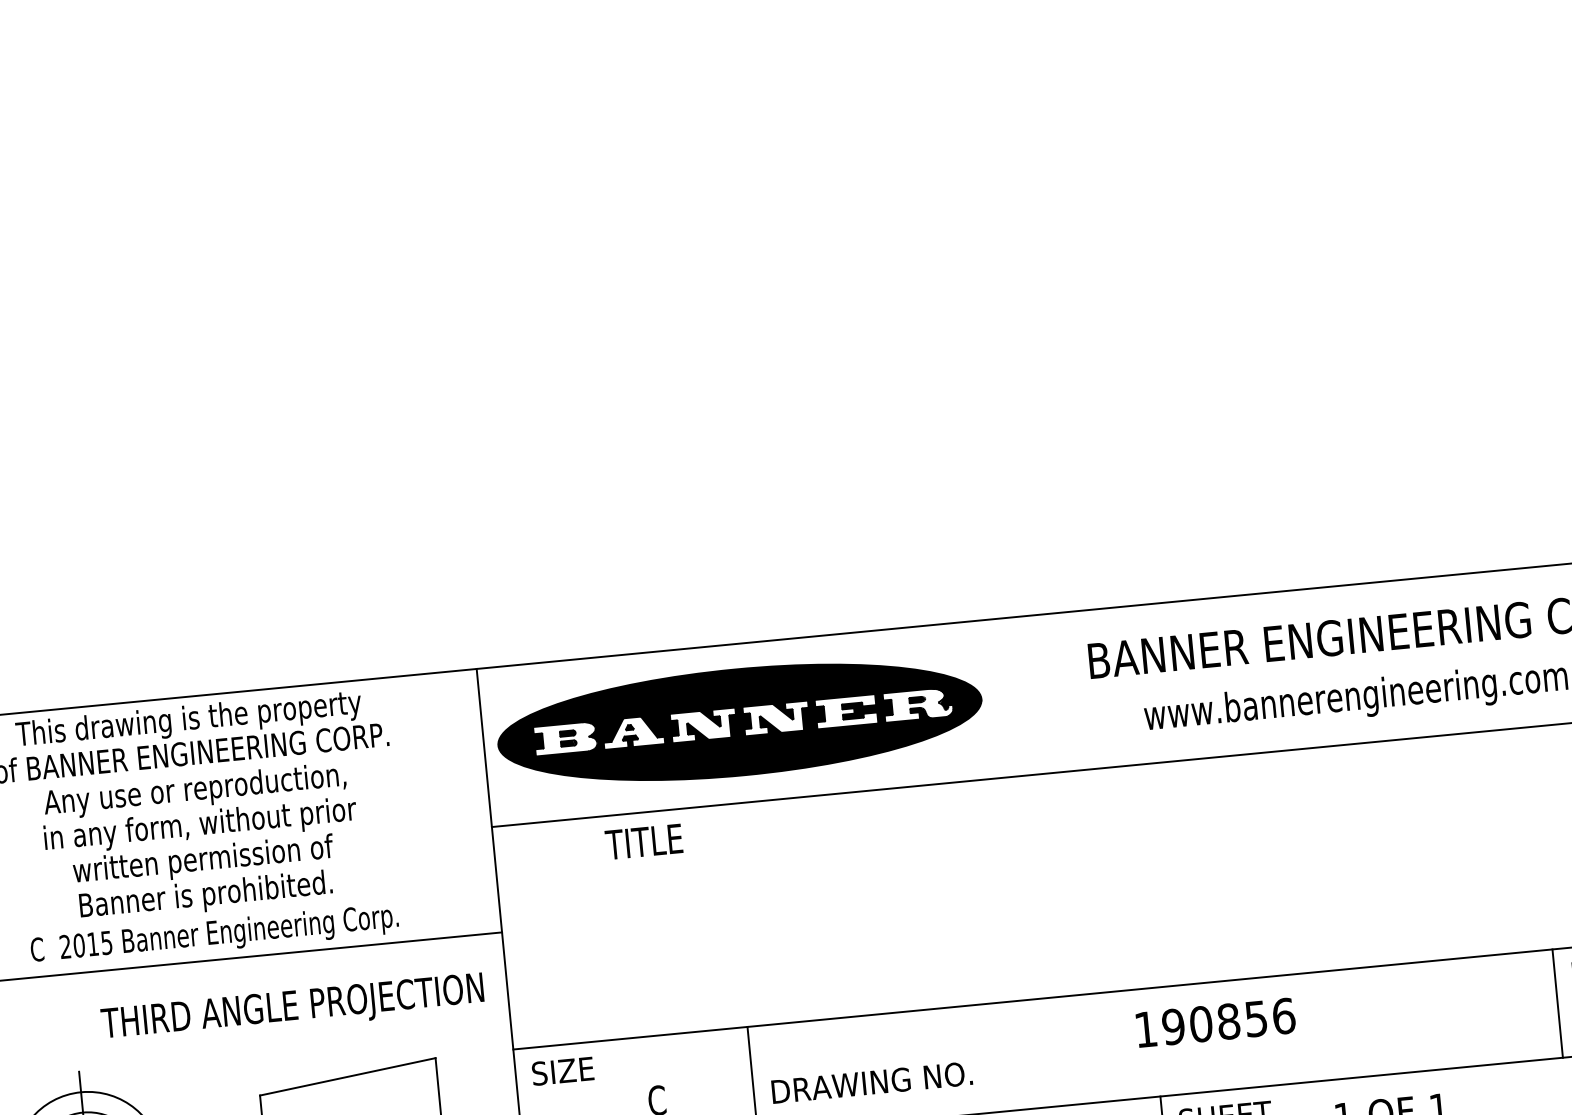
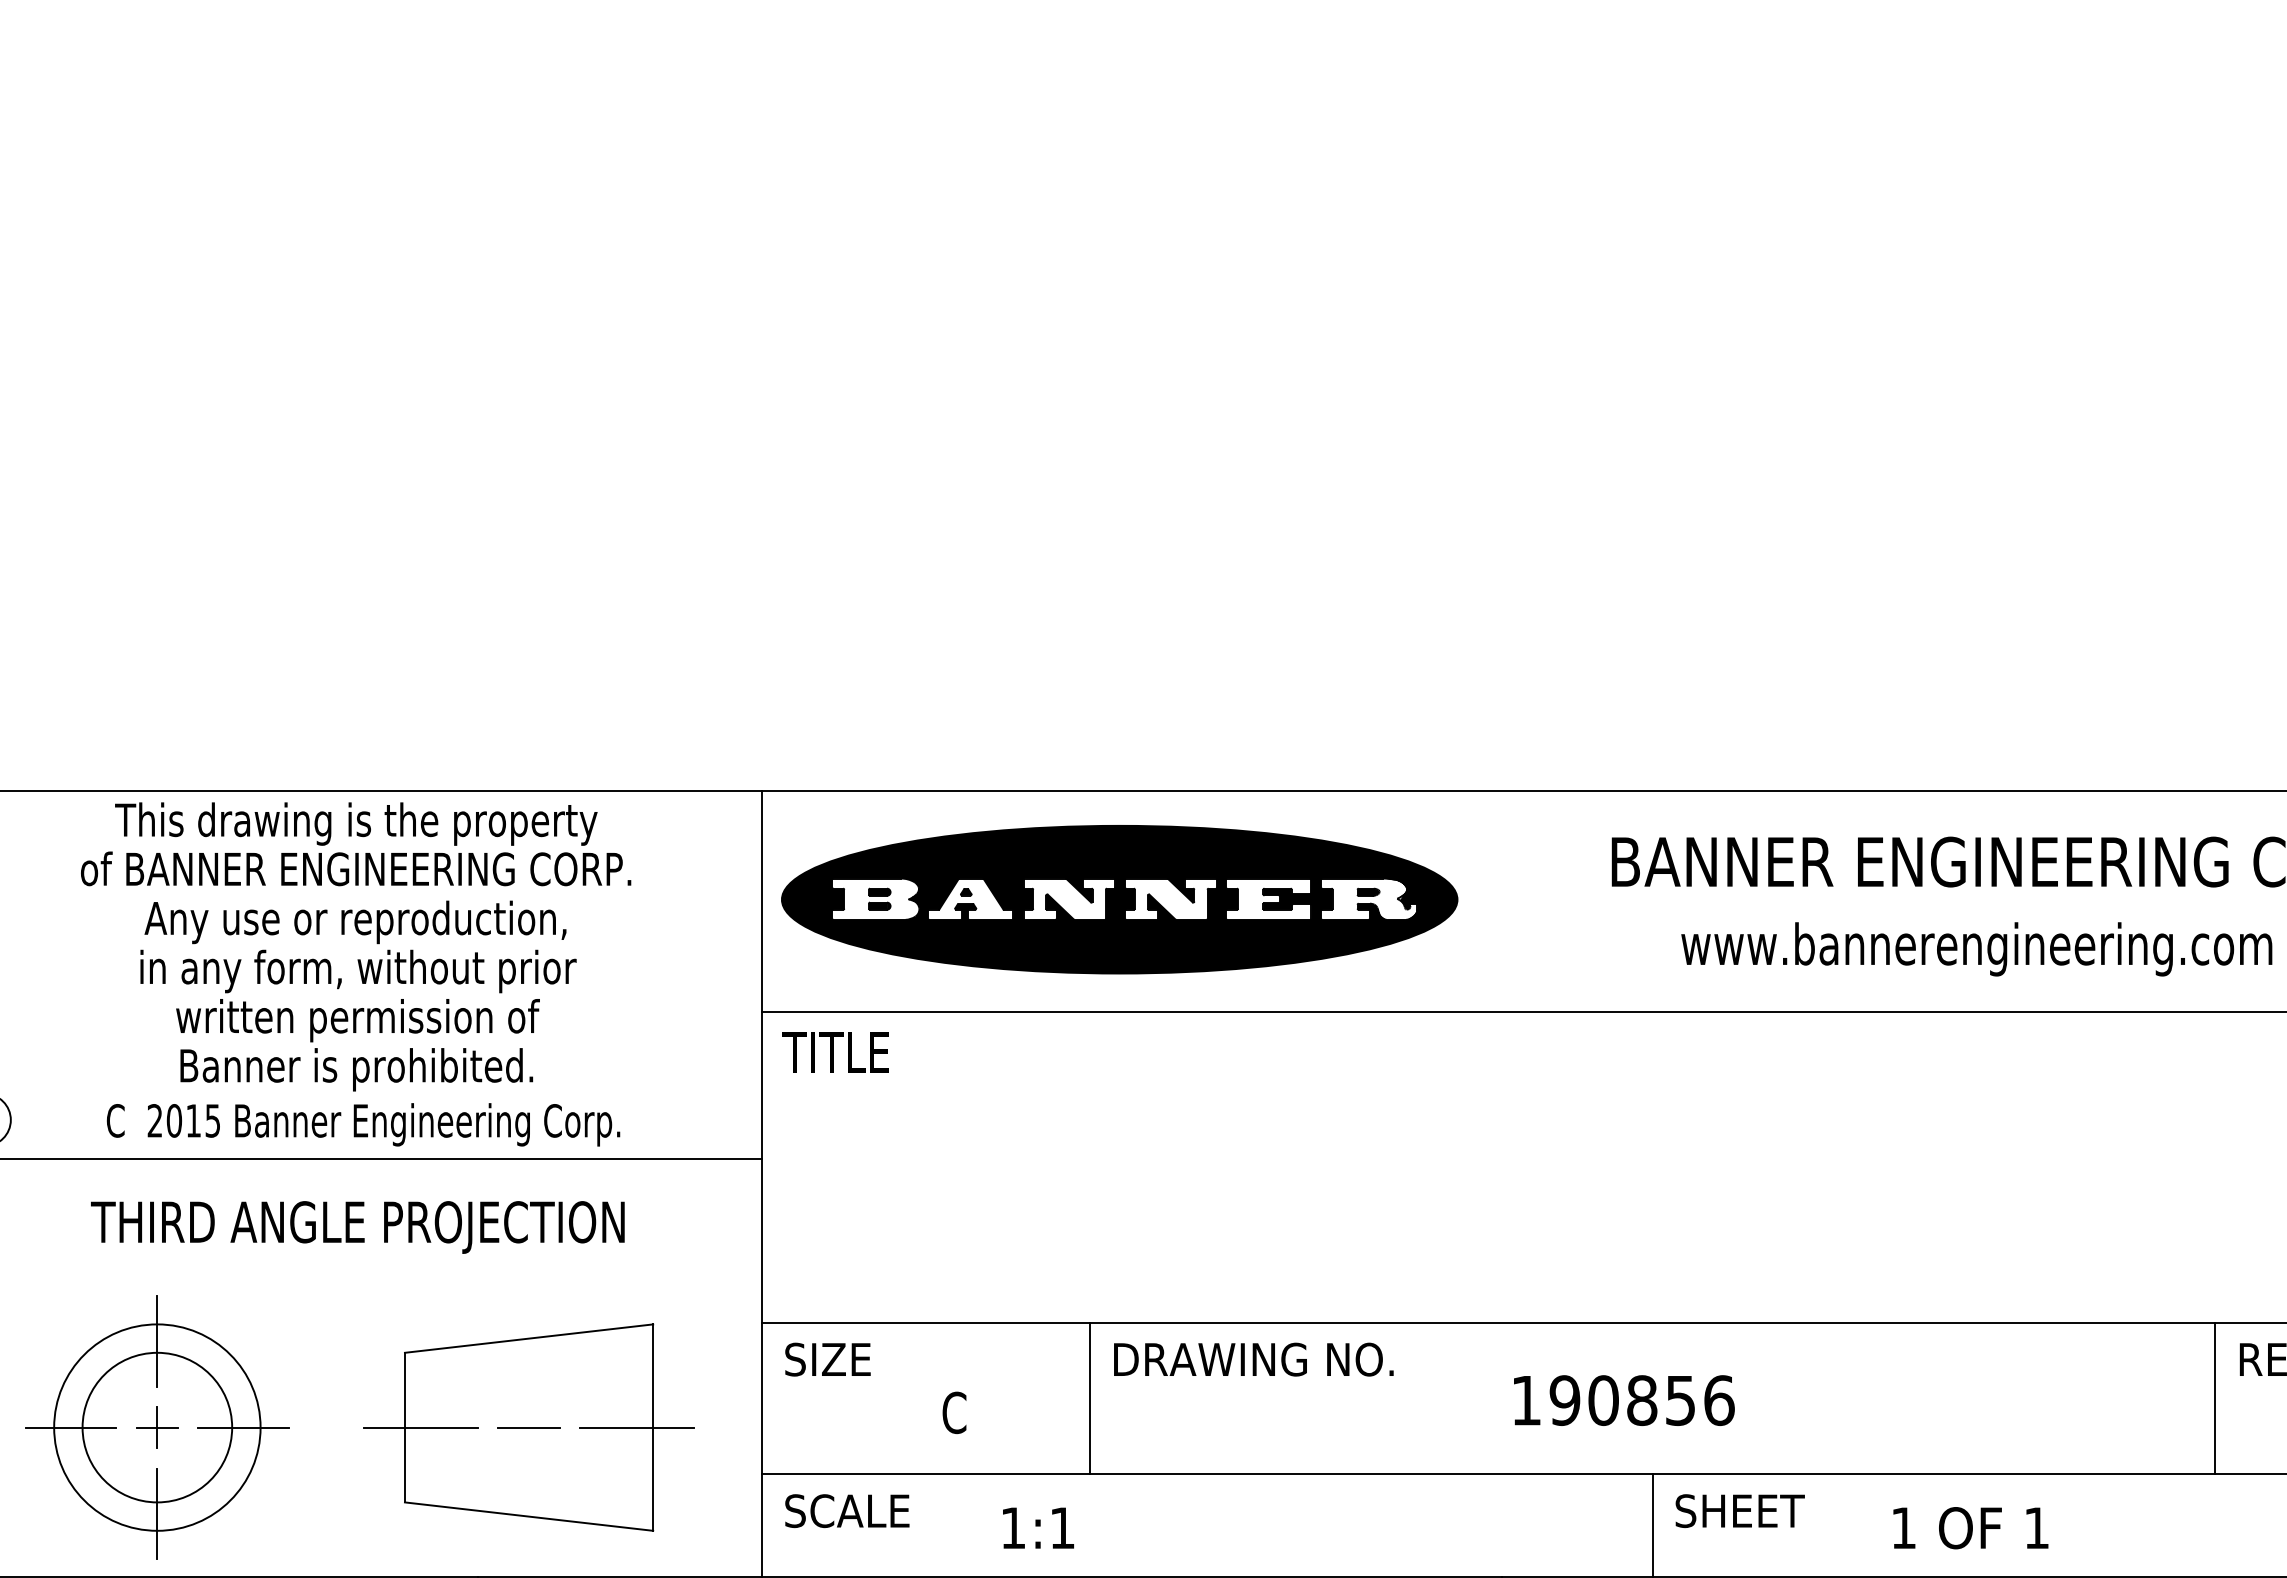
text: (643, 841) -> (835, 1052), moved
text: (292, 1009) -> (357, 1227), moved
text: (1216, 1022) -> (1624, 1400), moved
text: (871, 1082) -> (1253, 1359), moved

